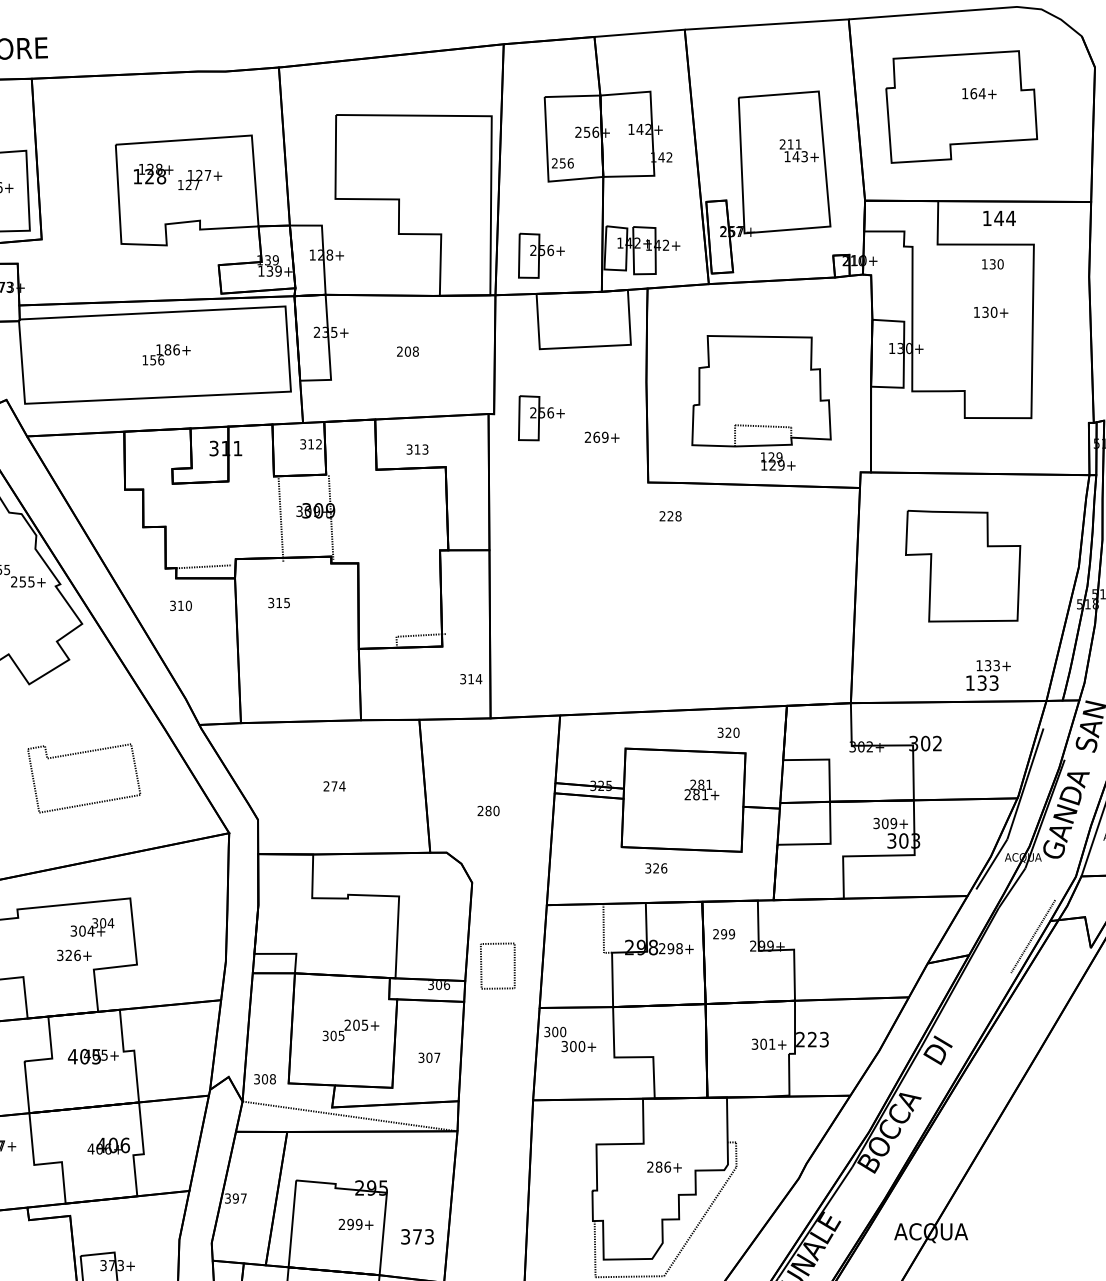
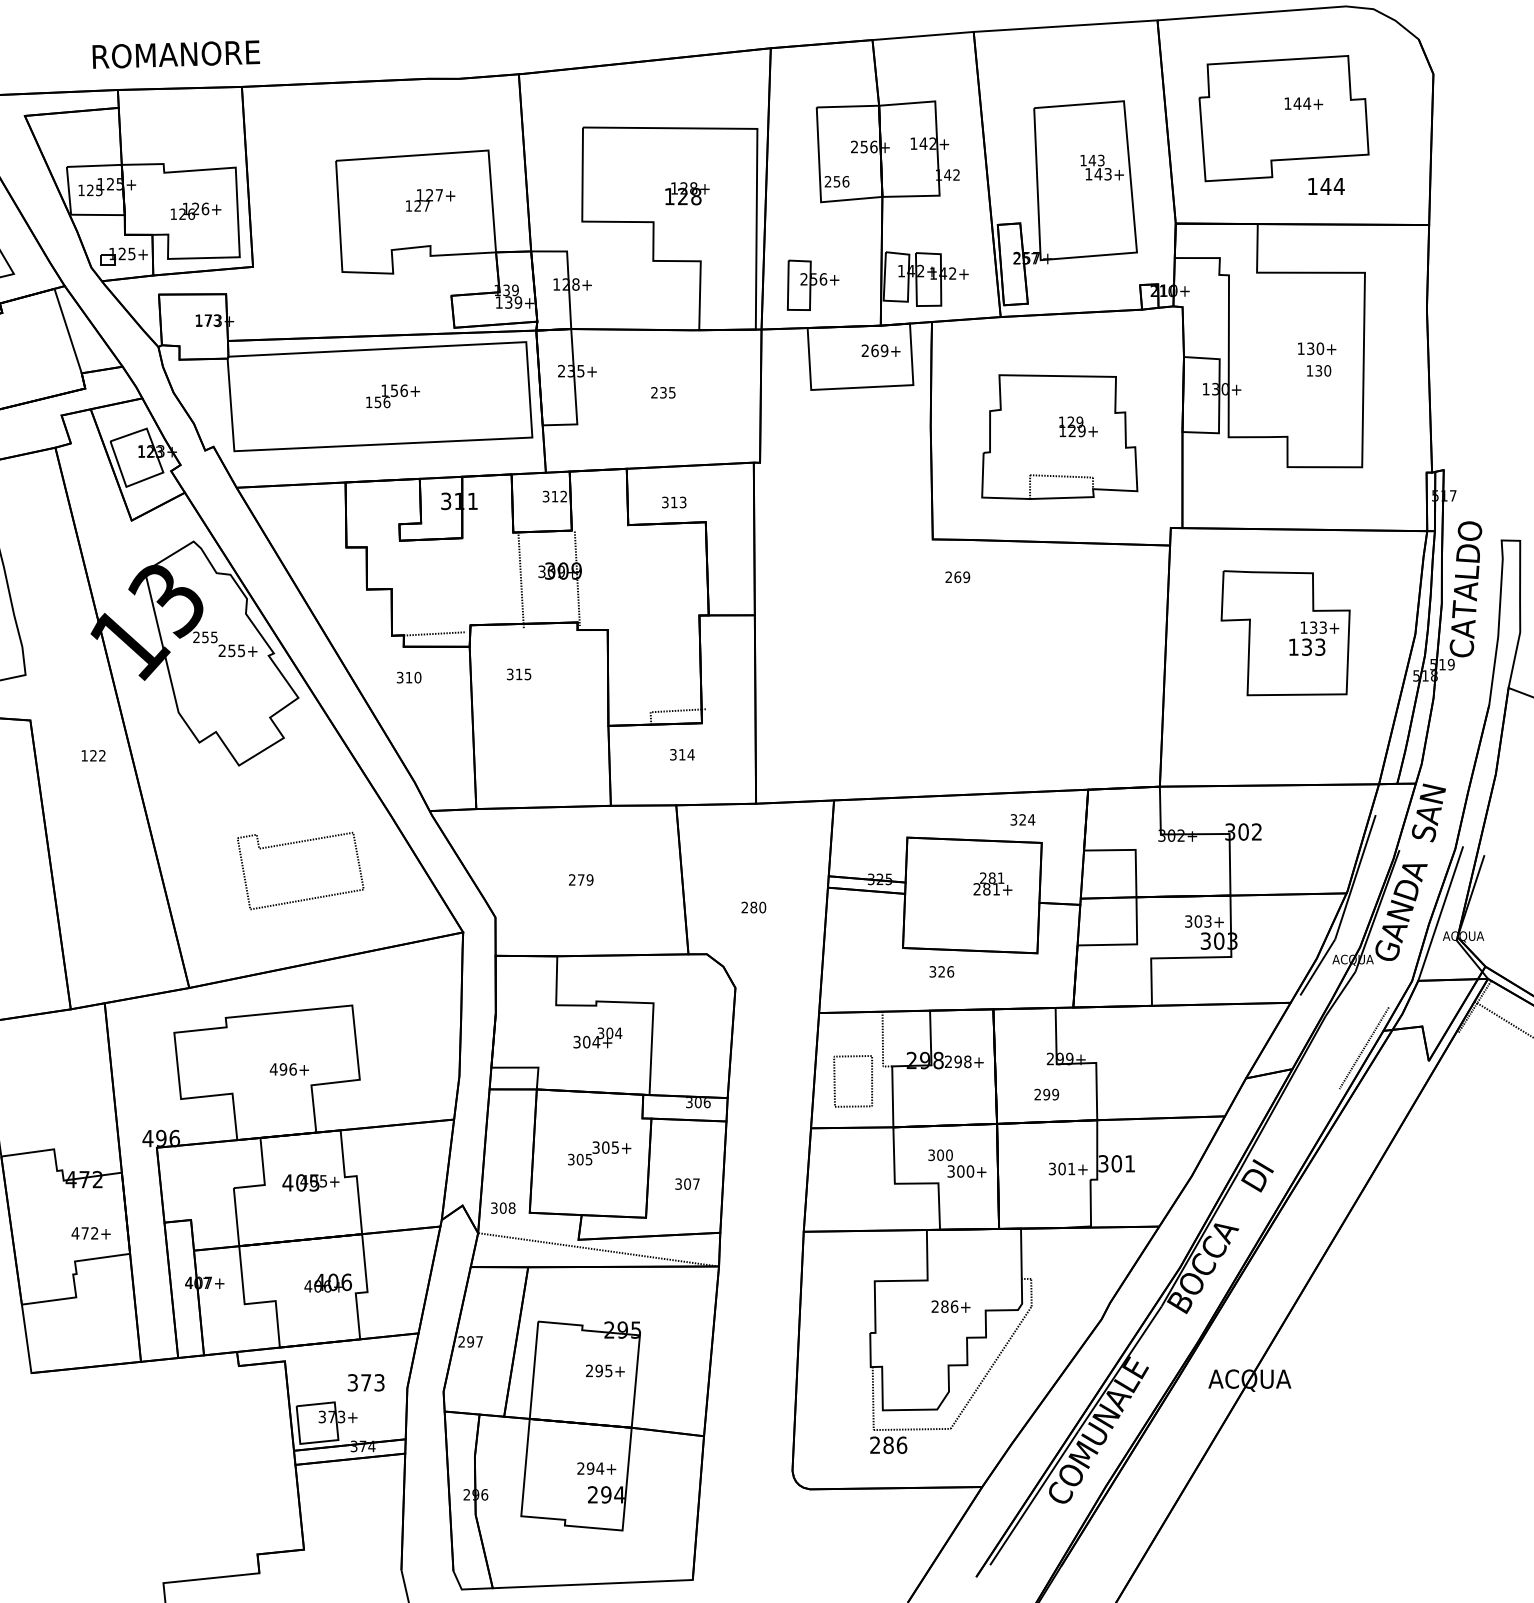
text: (973, 93) -> (1297, 103), 164+ -> 144+
text: (790, 144) -> (1092, 160), 211 -> 143
text: (153, 173) -> (687, 193), moved
text: (999, 218) -> (1326, 186), moved
text: (993, 263) -> (1319, 370), moved
text: (167, 349) -> (394, 390), 186+ -> 156+
text: (411, 351) -> (667, 392), 208 -> 235
part: (541, 417) -> (813, 466), removed
text: (601, 437) -> (880, 350), moved
text: (778, 461) -> (1078, 426), moved
text: (674, 516) -> (962, 577), 228 -> 269
text: (988, 675) -> (1314, 638), moved
text: (471, 678) -> (682, 754), moved
text: (736, 732) -> (1031, 819), 320 -> 324
text: (341, 785) -> (589, 879), 274 -> 279
text: (893, 823) -> (1207, 921), 309+ -> 303+
text: (92, 926) -> (597, 1037), moved
text: (723, 934) -> (1046, 1094), moved
text: (64, 955) -> (278, 1069), 326+ -> 496+
part: (482, 966) -> (835, 1081), moved
text: (347, 1025) -> (595, 1147), 205+ -> 305+
text: (570, 1039) -> (957, 1163), moved
text: (812, 1039) -> (1116, 1163), 223 -> 301
text: (227, 1198) -> (461, 1341), 397 -> 297
text: (358, 1224) -> (608, 1370), 299+ -> 295+
text: (416, 1236) -> (365, 1382), moved

